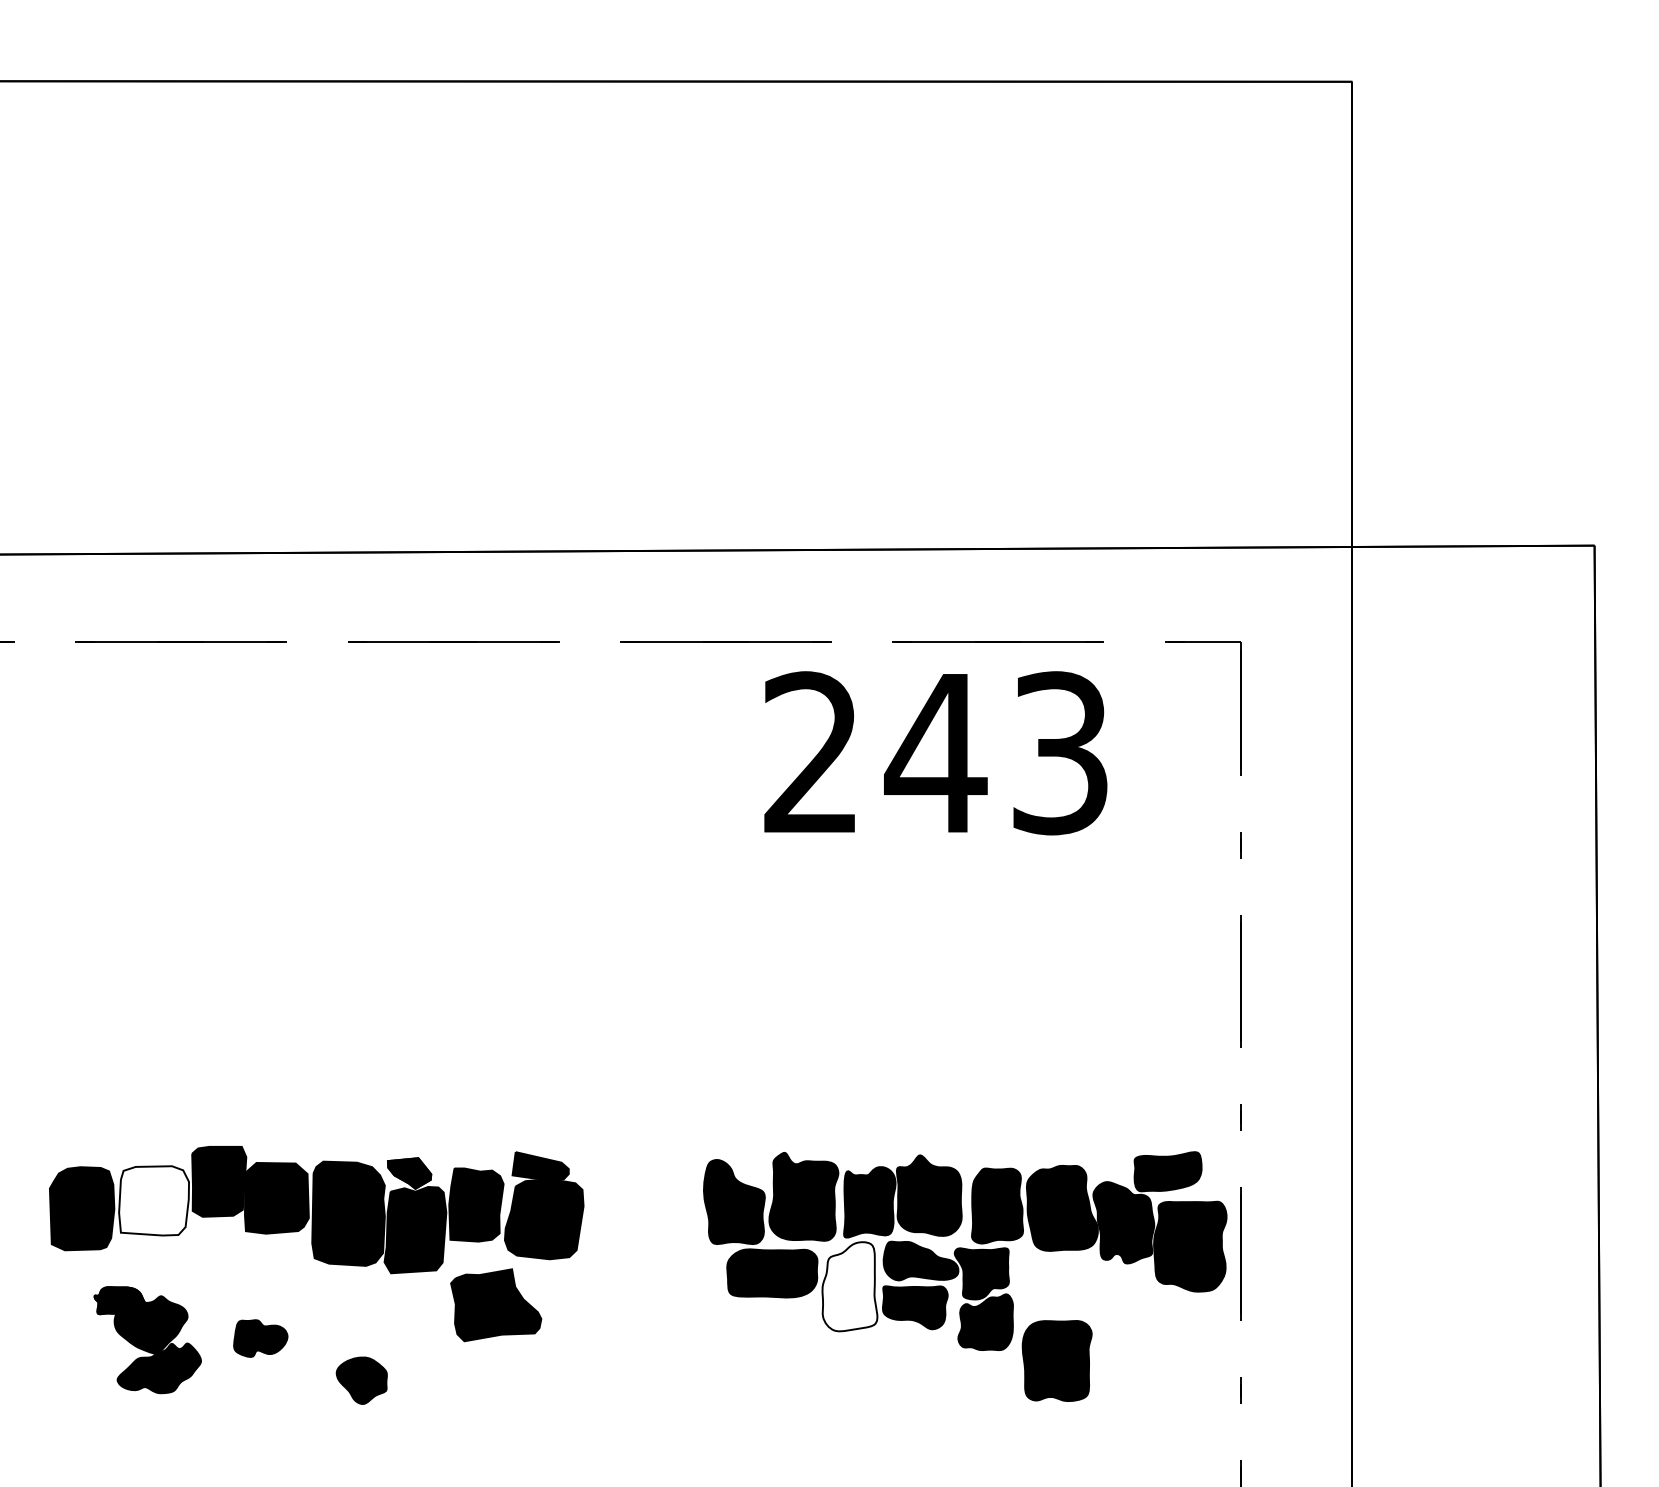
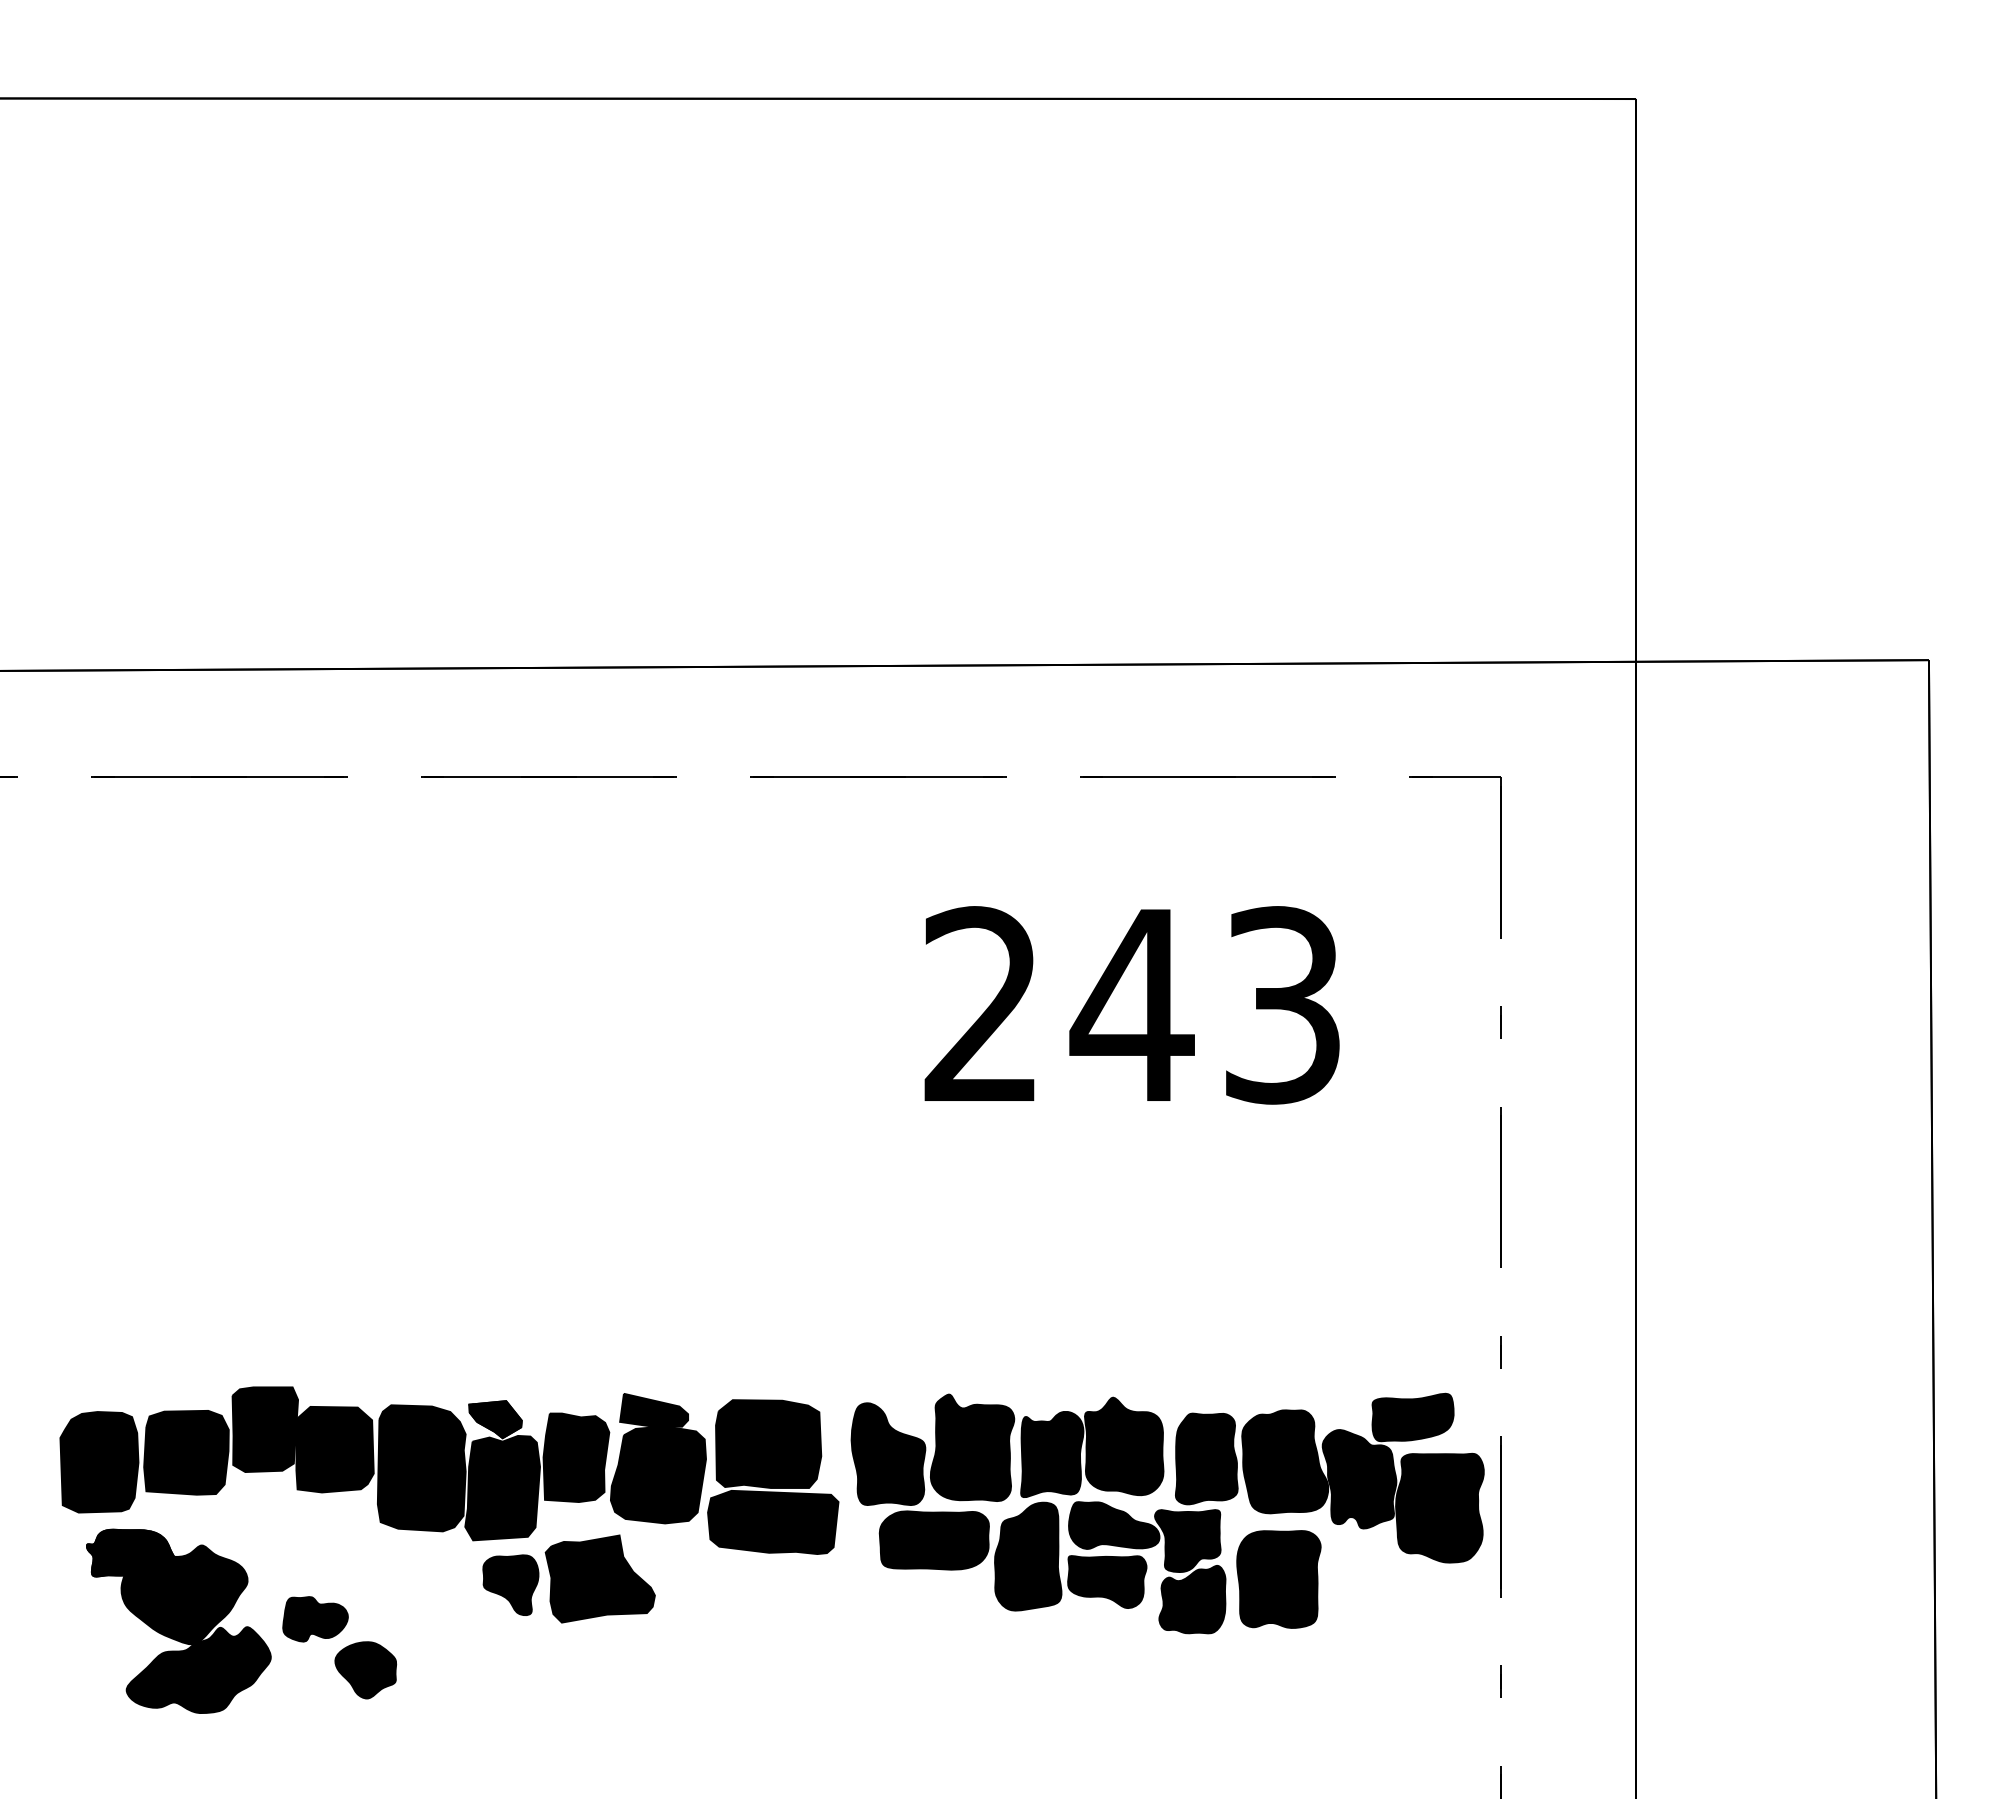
text: (935, 753) -> (1131, 1005), moved
fill: (154, 1200) -> (186, 1452), added
part: (639, 1220) -> (773, 1476), added
fill: (850, 1286) -> (1028, 1556), added
part: (421, 1309) -> (510, 1584), added
part: (147, 1339) -> (178, 1620), size x1.43
part: (1056, 1361) -> (1278, 1579), moved
part: (361, 1380) -> (365, 1670), moved

